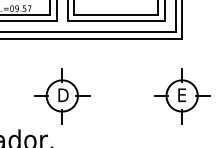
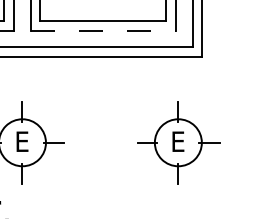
line: (116, 21) -> (103, 30), solid -> dashed
text: (64, 94) -> (25, 140), D -> E
part: (182, 96) -> (178, 143), moved

